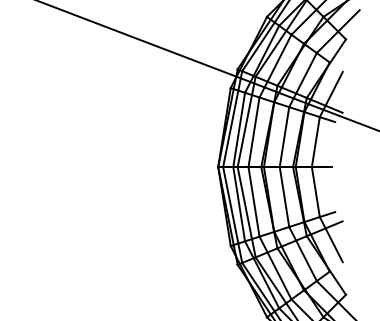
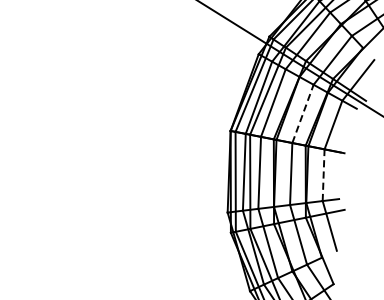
line: (284, 136) -> (303, 113), solid -> dashed
line: (315, 191) -> (323, 174), solid -> dashed

